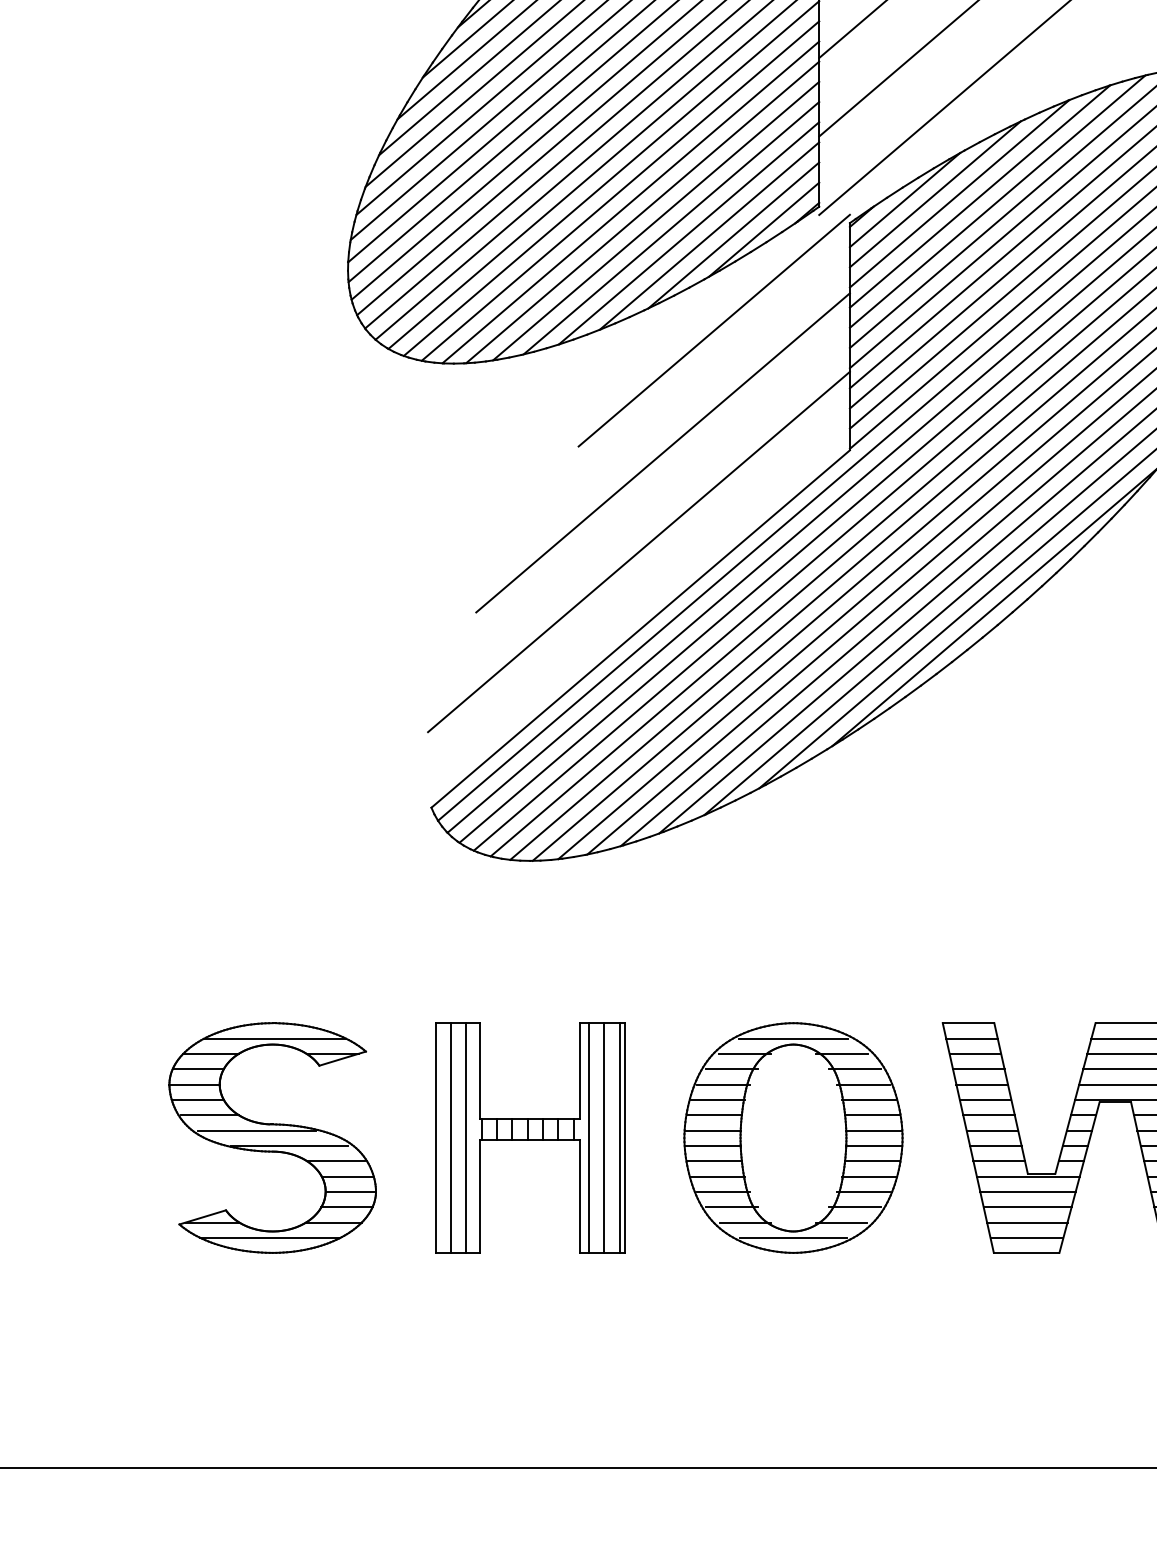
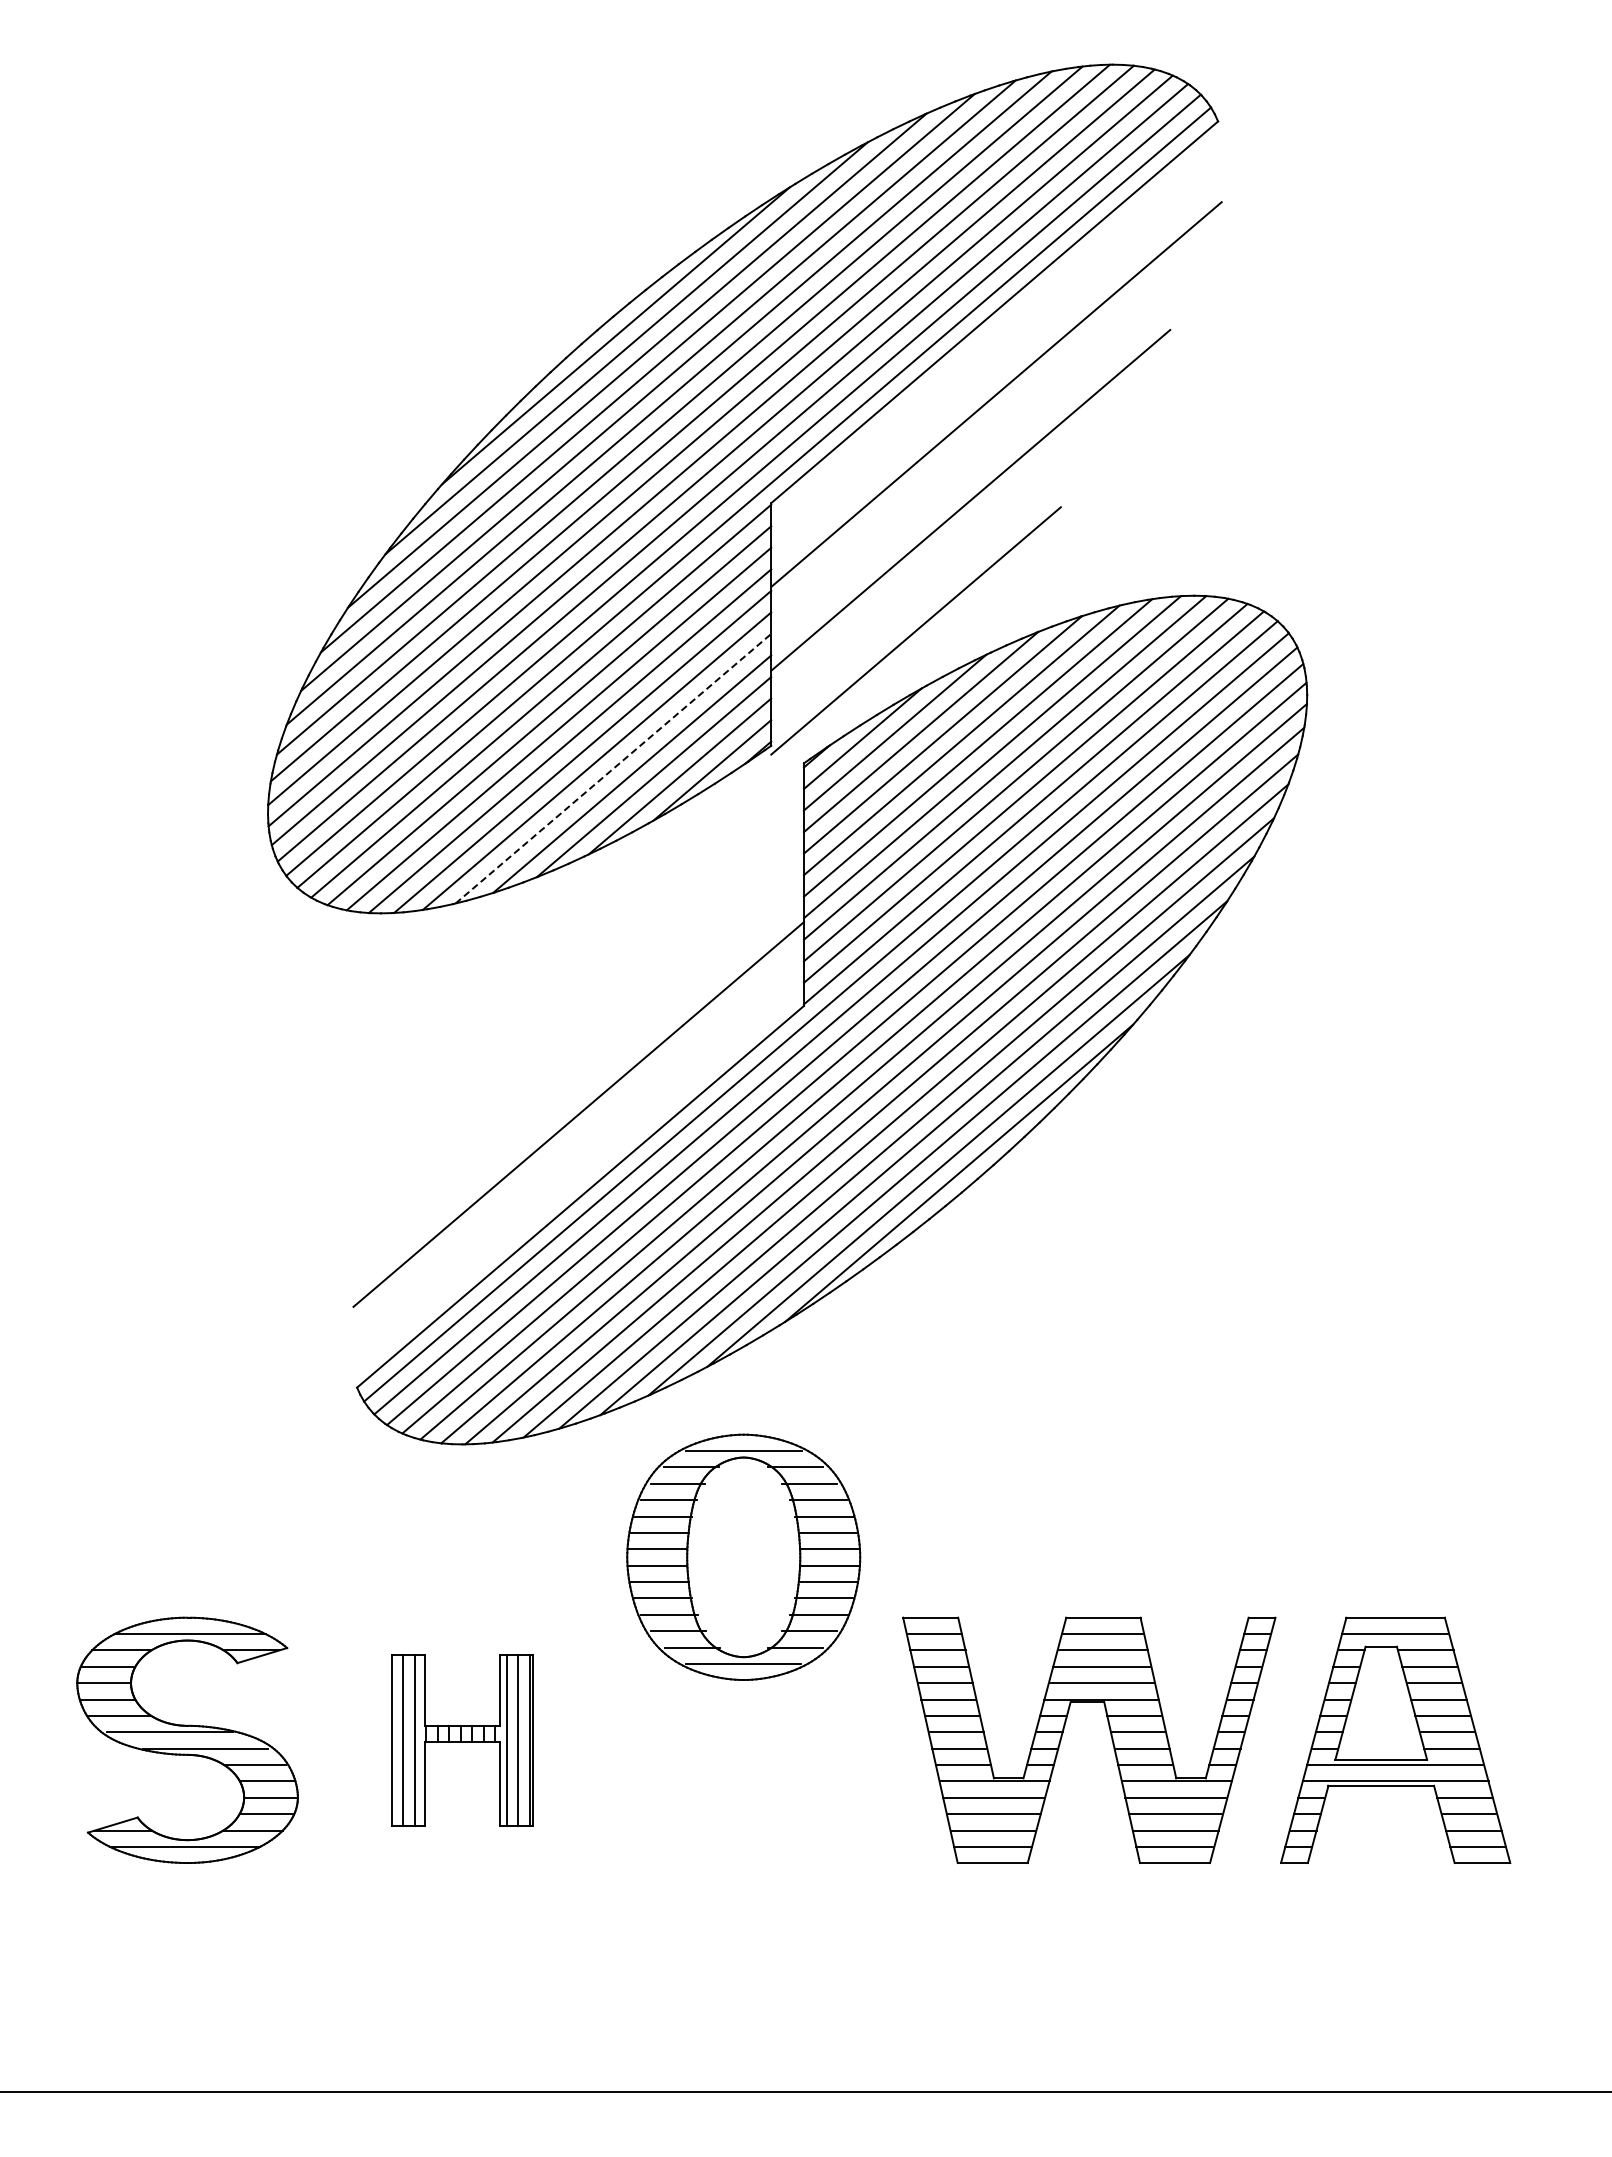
line: (671, 227) -> (613, 768), solid -> dashed
line: (714, 330) -> (659, 877), removed
line: (663, 452) -> (604, 1008), removed
part: (793, 1137) -> (743, 1556), moved
part: (530, 1138) -> (462, 1740), size x0.7

